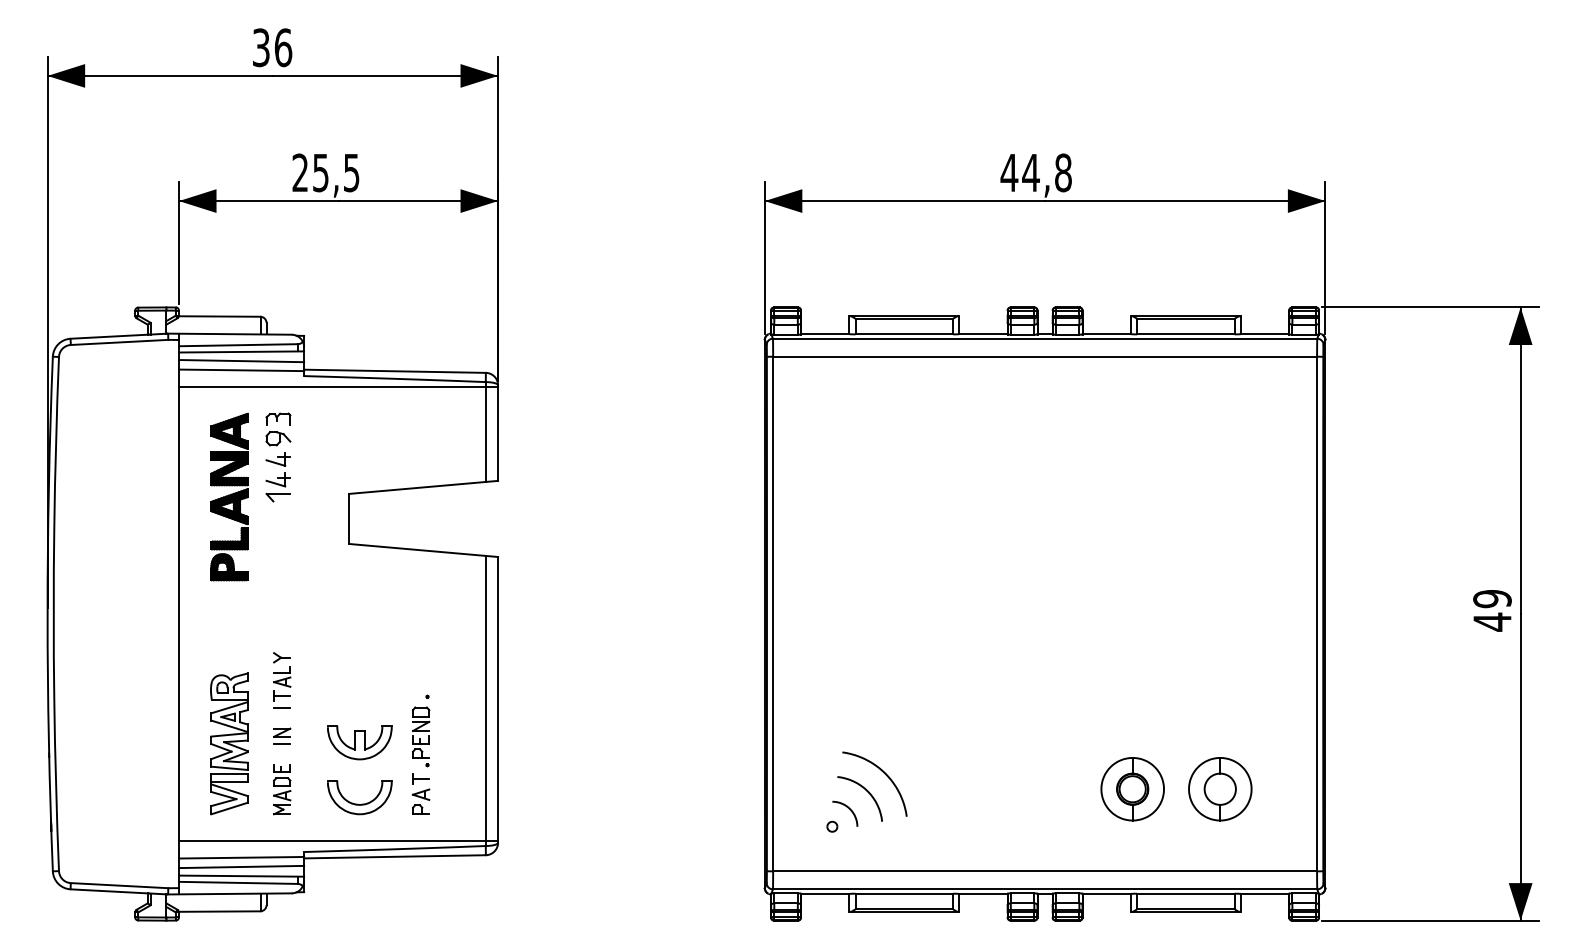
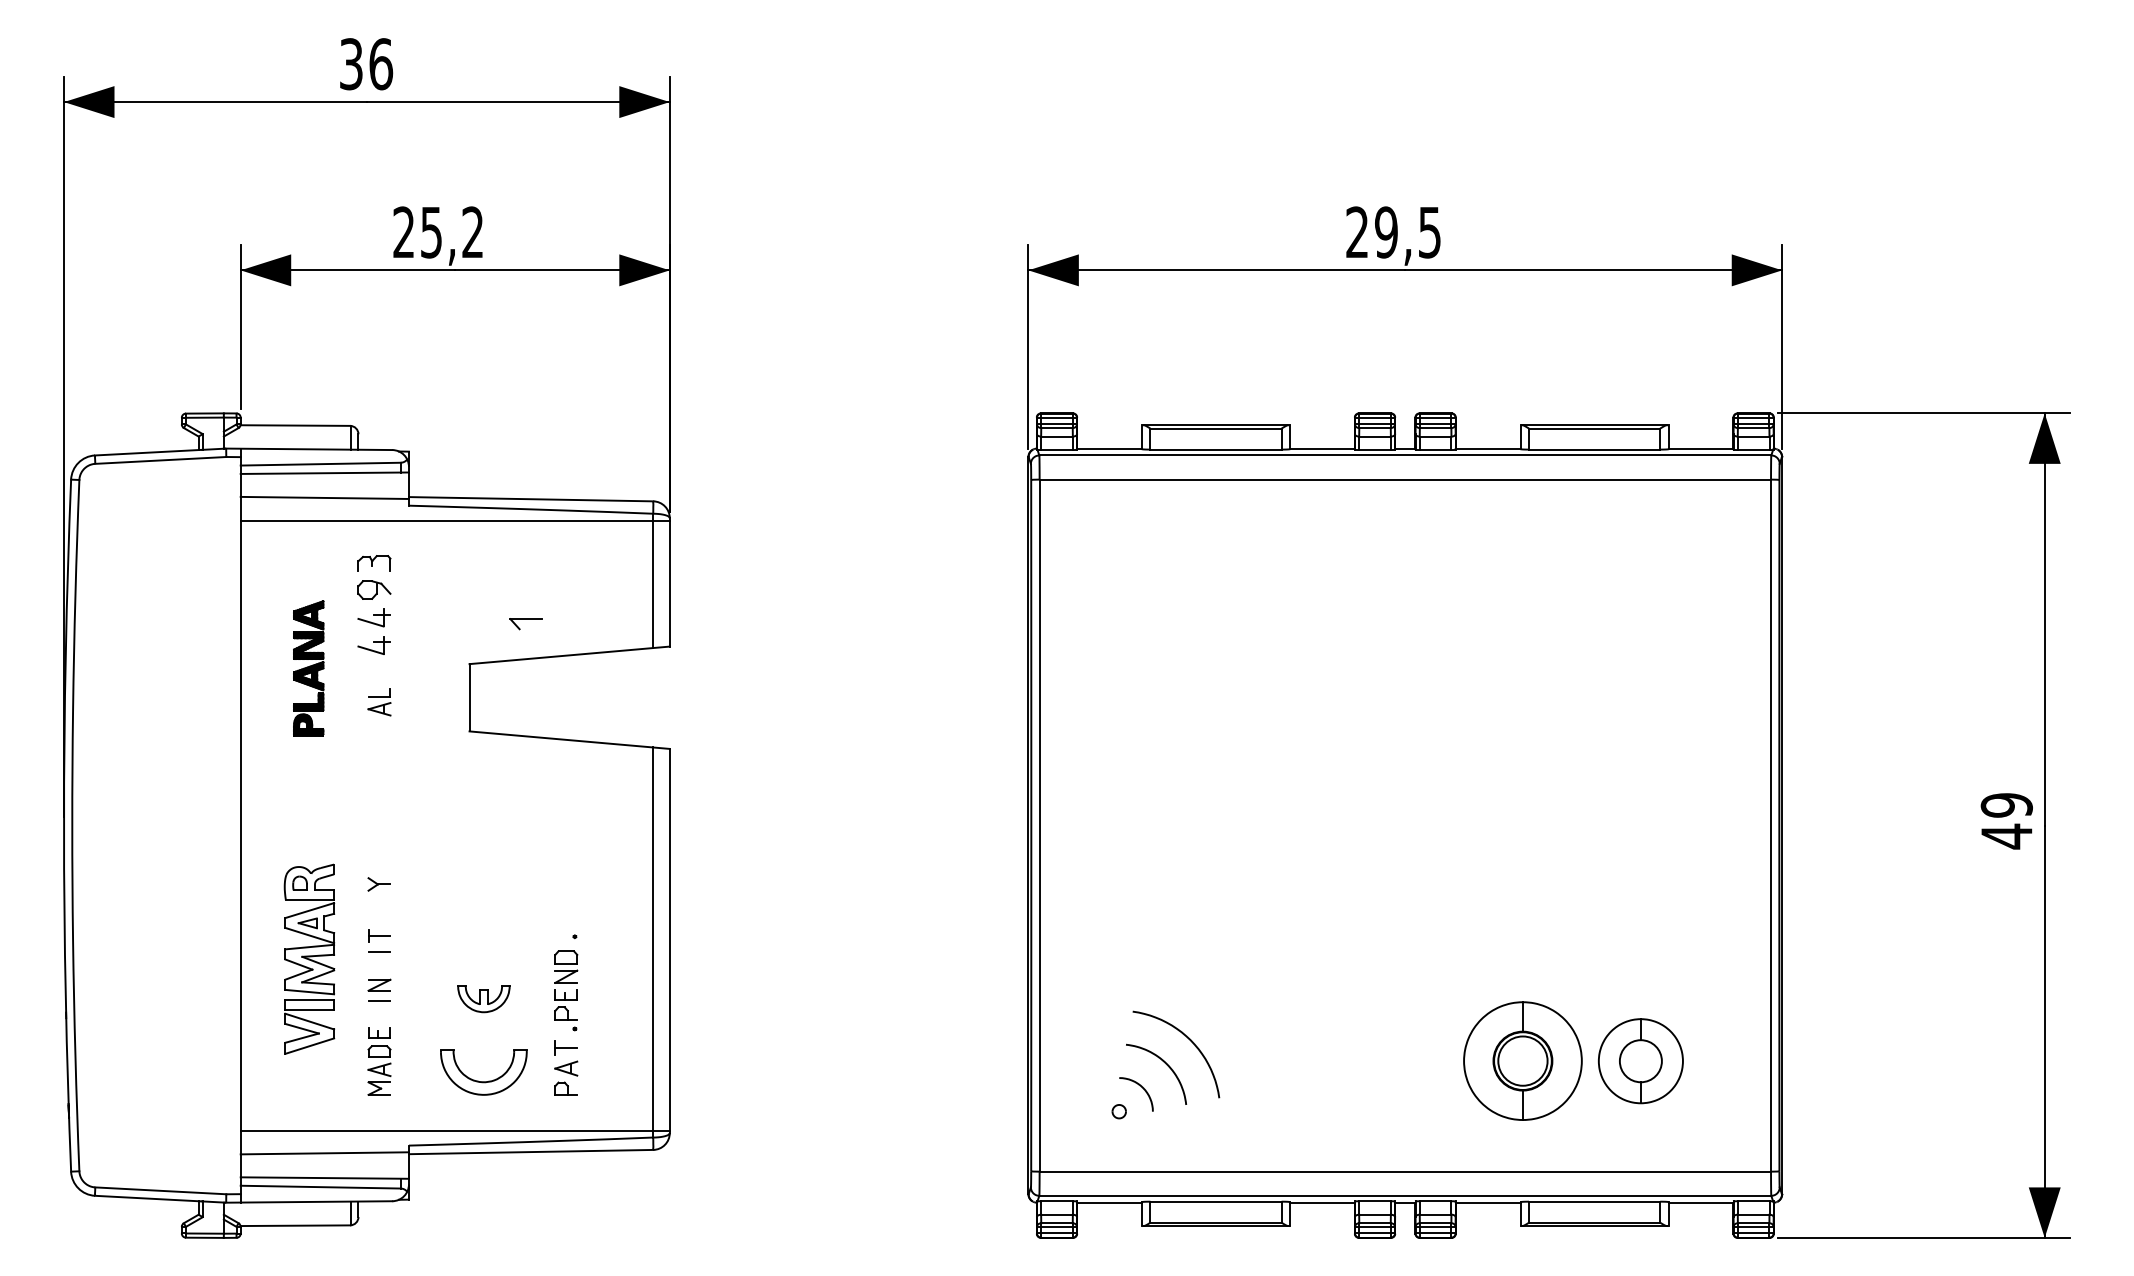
text: (351, 172) -> (472, 232), 25,5 -> 25,2
text: (1036, 172) -> (1393, 232), 44,8 -> 29,5
line: (241, 361) -> (324, 485), removed
part: (229, 497) -> (308, 668), size x0.6
part: (277, 497) -> (525, 624), moved
part: (282, 677) -> (379, 702), moved
part: (359, 742) -> (483, 998), size x0.6
part: (229, 743) -> (309, 958), moved
part: (1132, 789) -> (1523, 1061), size x1.4
line: (241, 866) -> (324, 1165), removed

